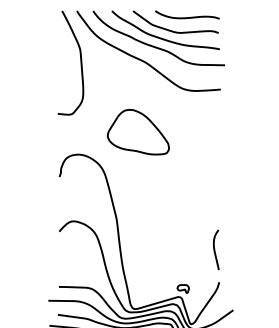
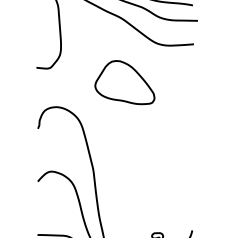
part: (137, 132) -> (124, 82), moved
curve: (215, 249) -> (188, 198), removed

